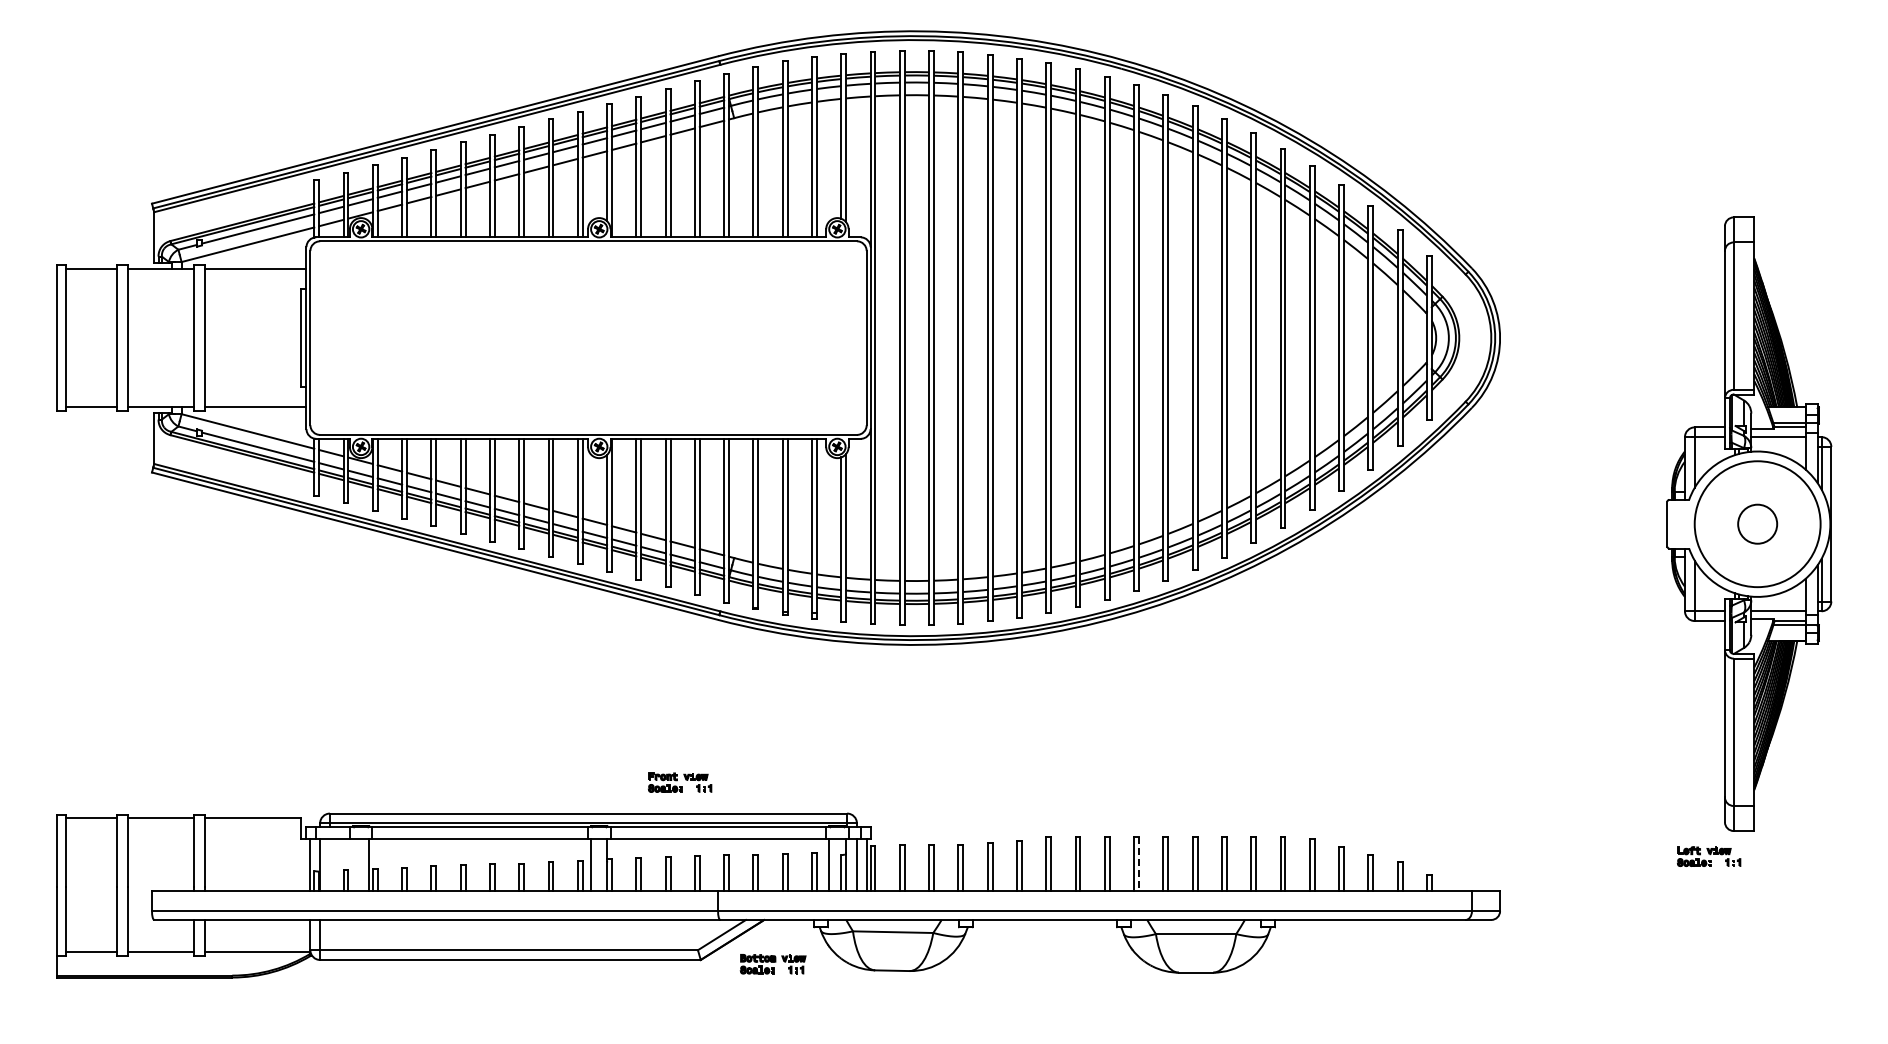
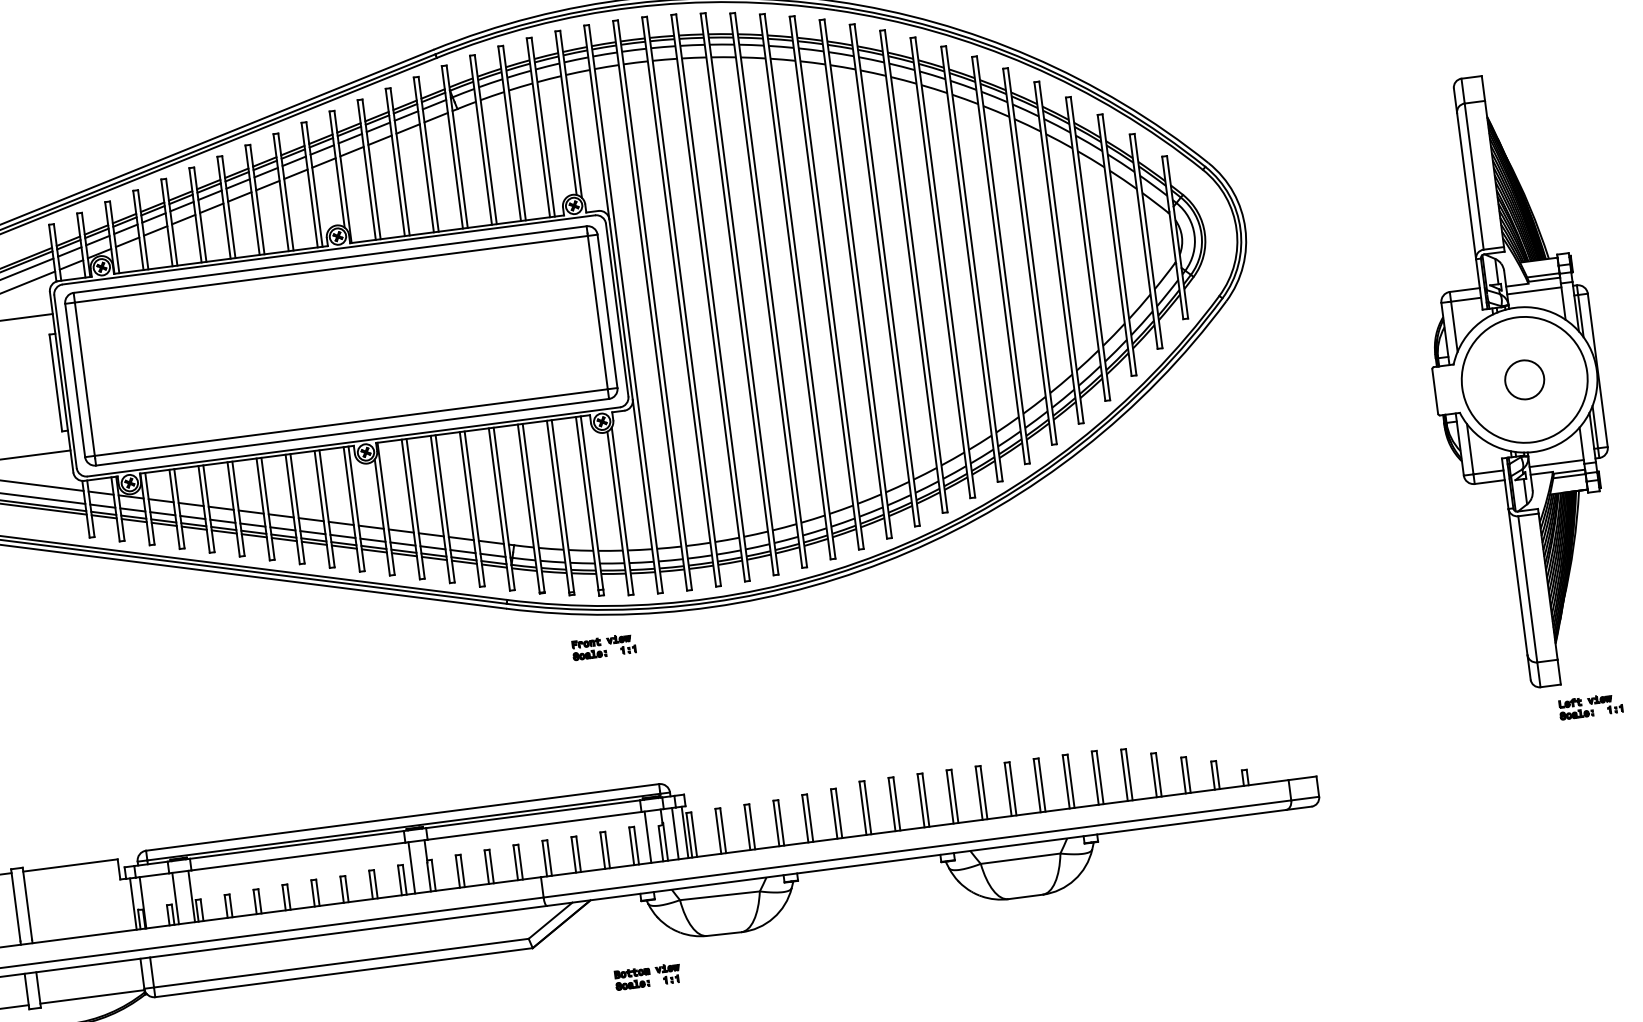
part: (588, 337) -> (341, 345), added
part: (680, 782) -> (604, 646), moved
part: (1709, 856) -> (1591, 706), moved
line: (1138, 863) -> (954, 796), dashed -> solid
line: (353, 864) -> (176, 898), added
part: (772, 964) -> (647, 977), moved

